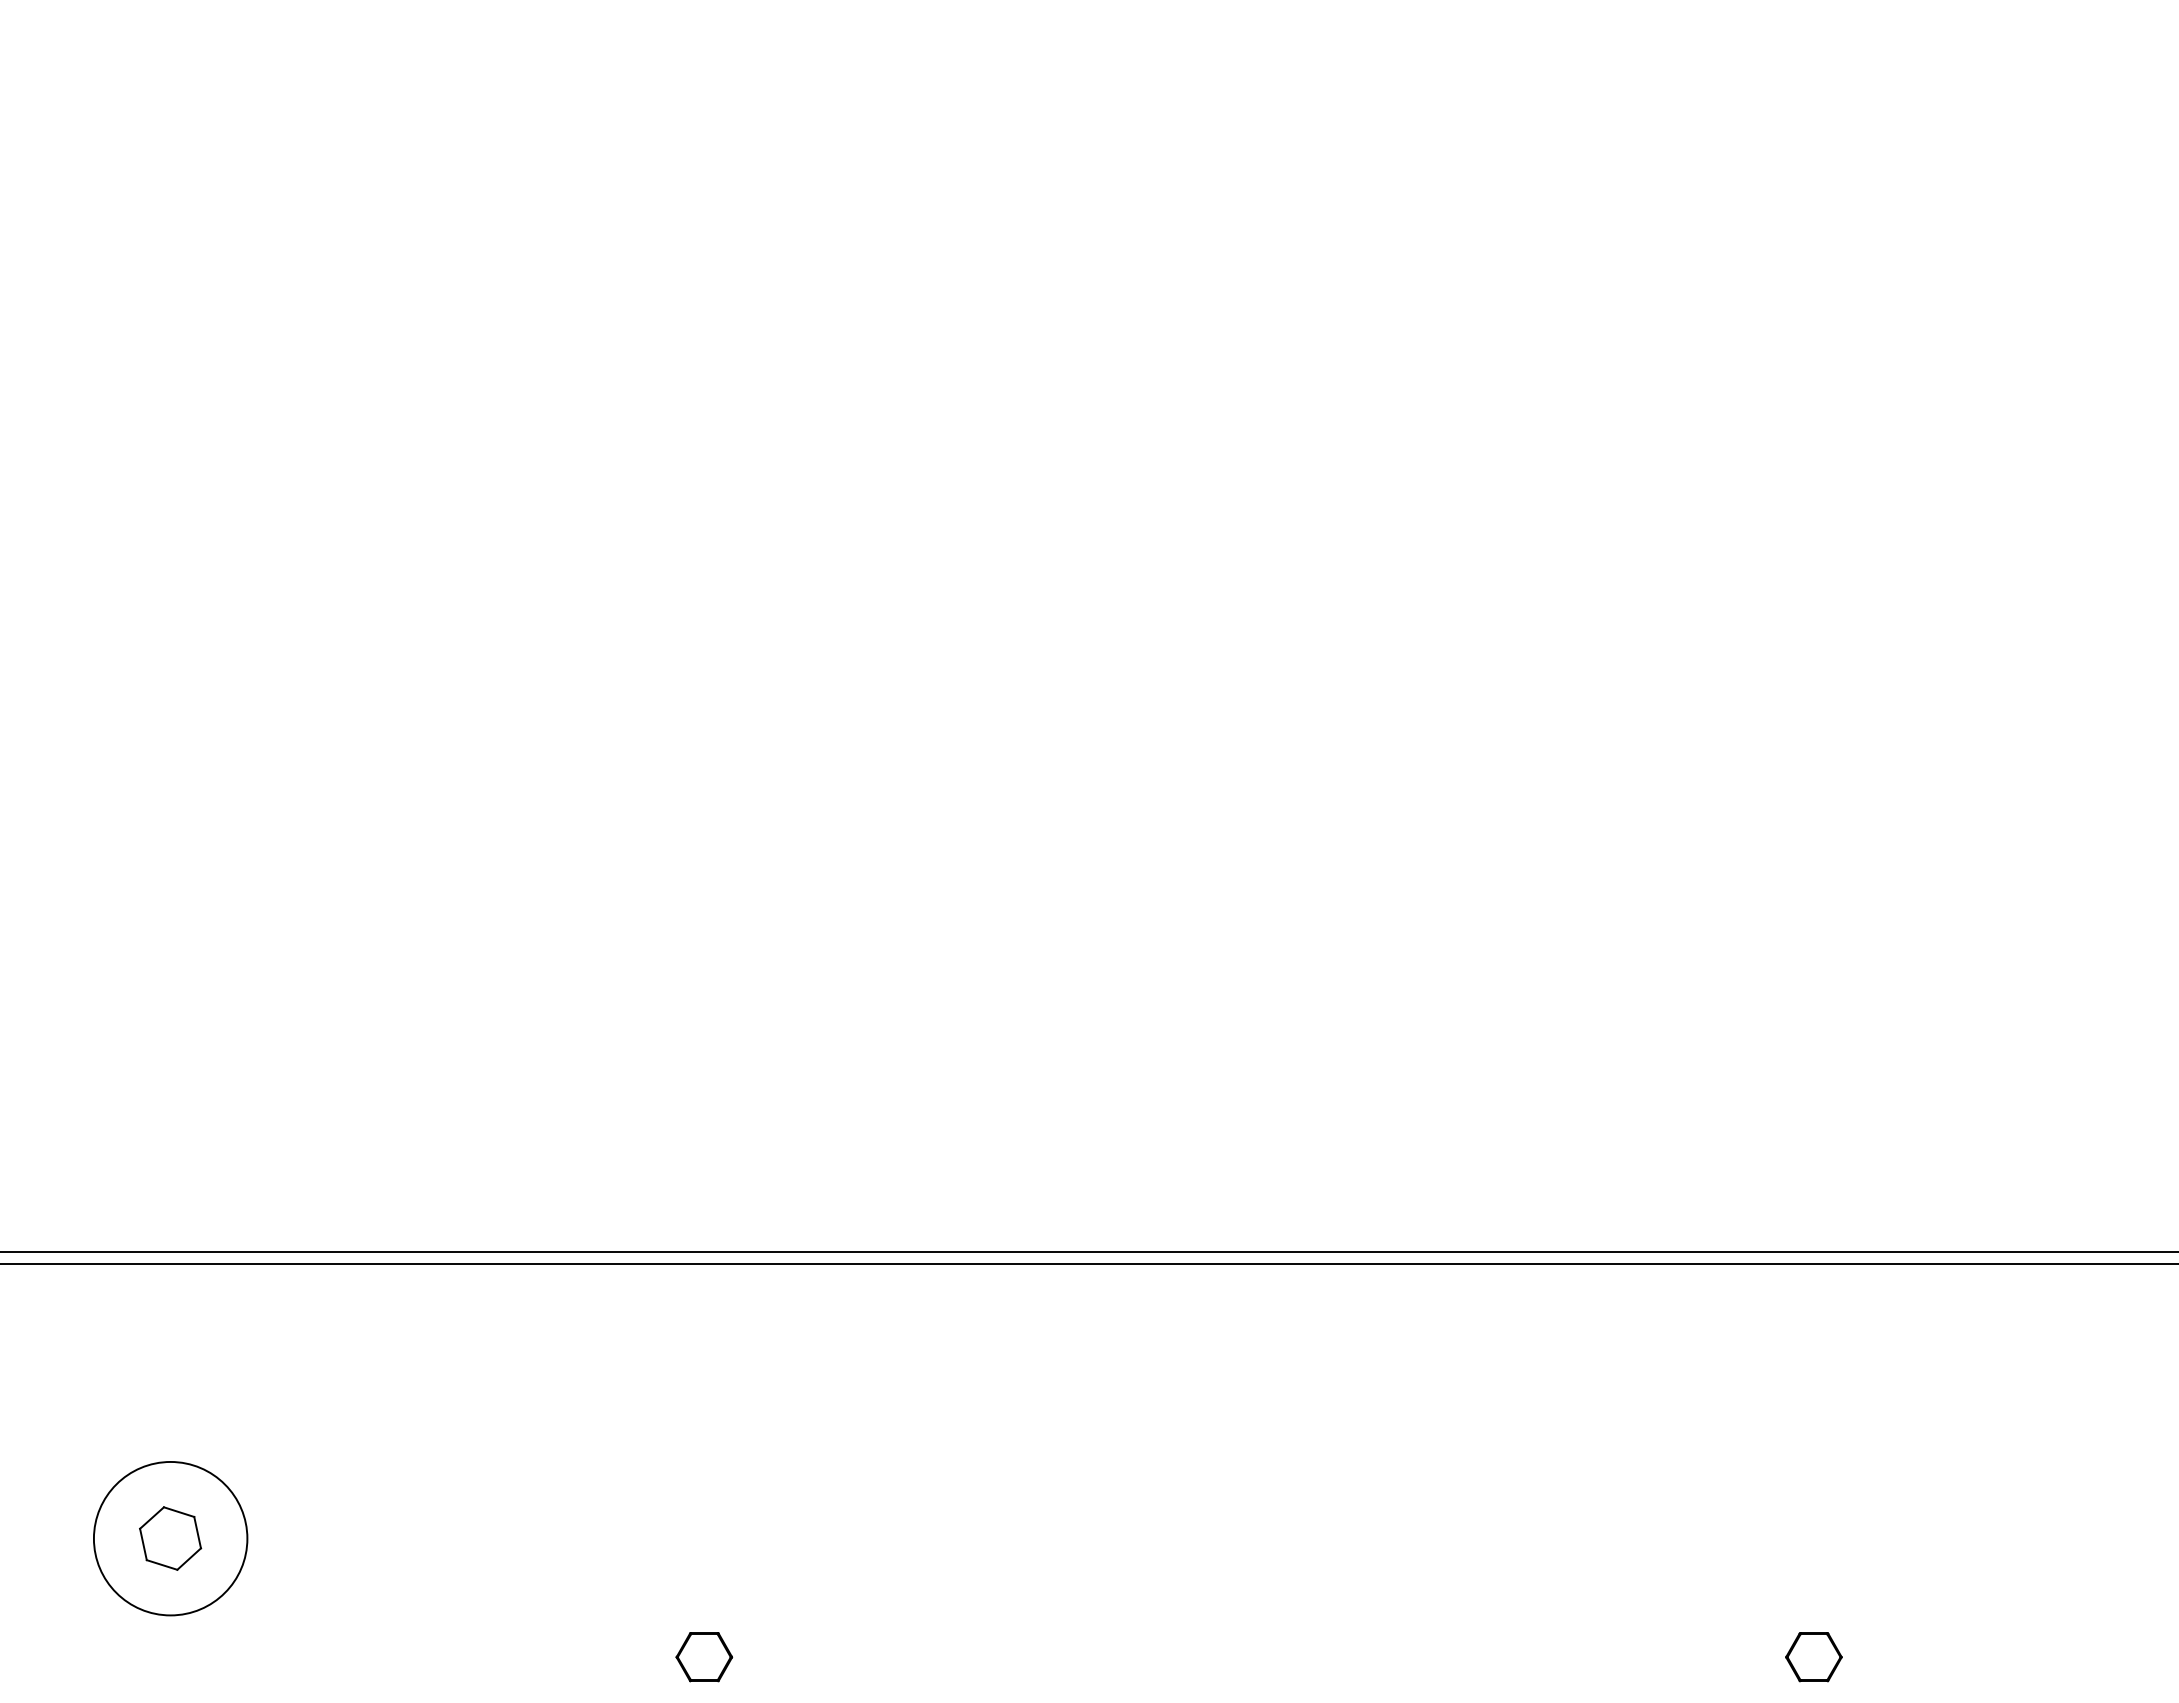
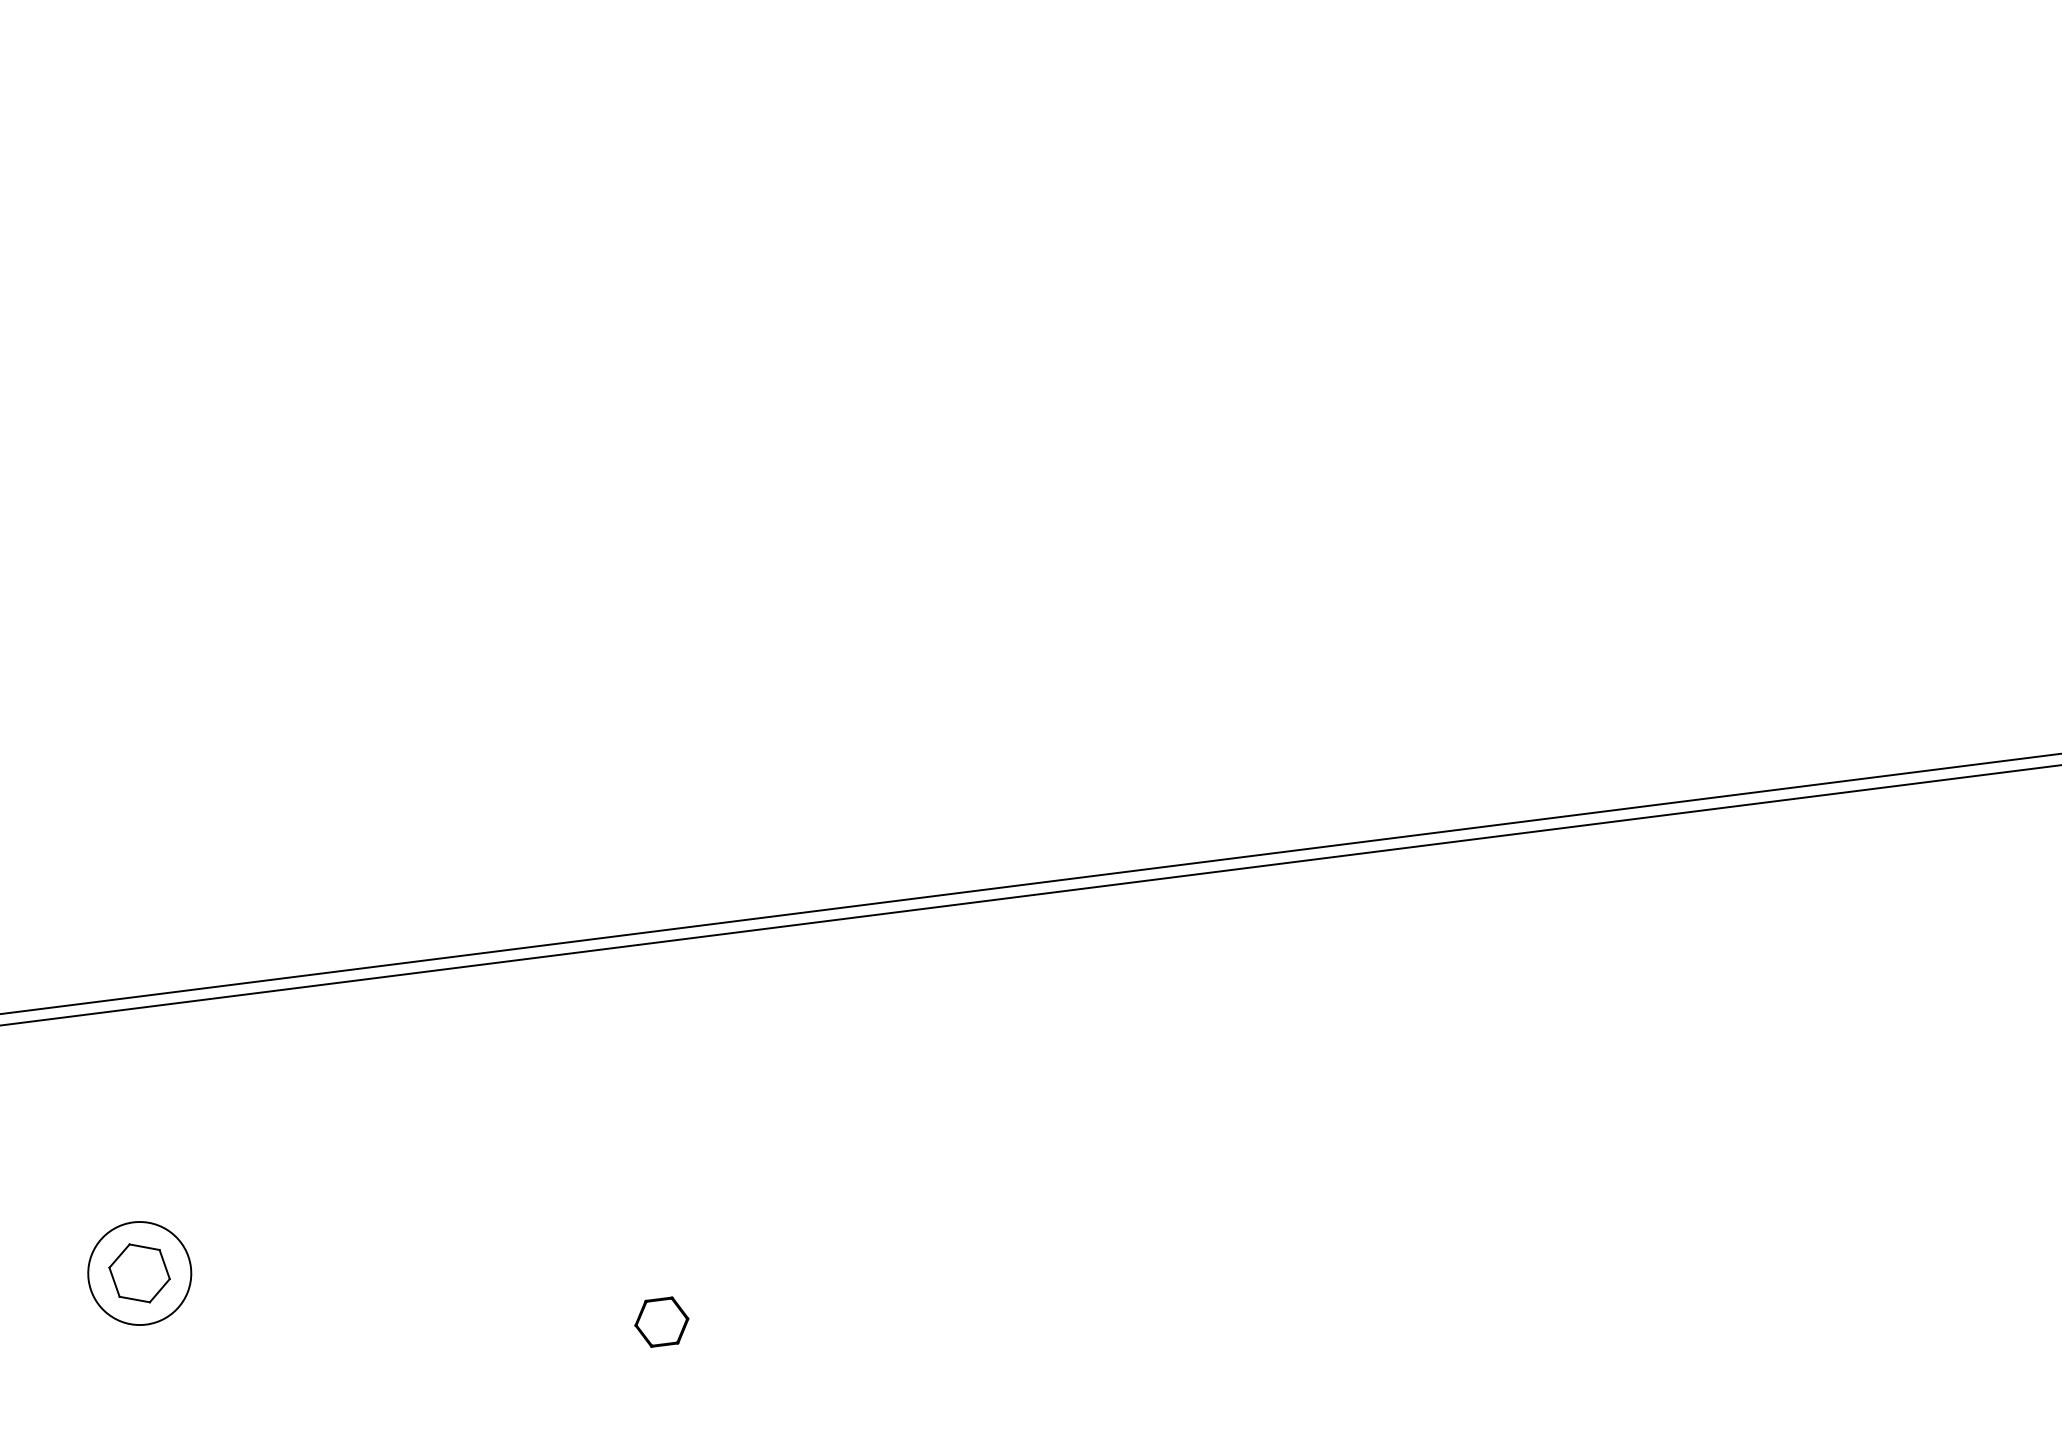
circle: (170, 1538) -> (139, 1273), size x0.7
part: (1813, 1657) -> (1717, 1189), removed

